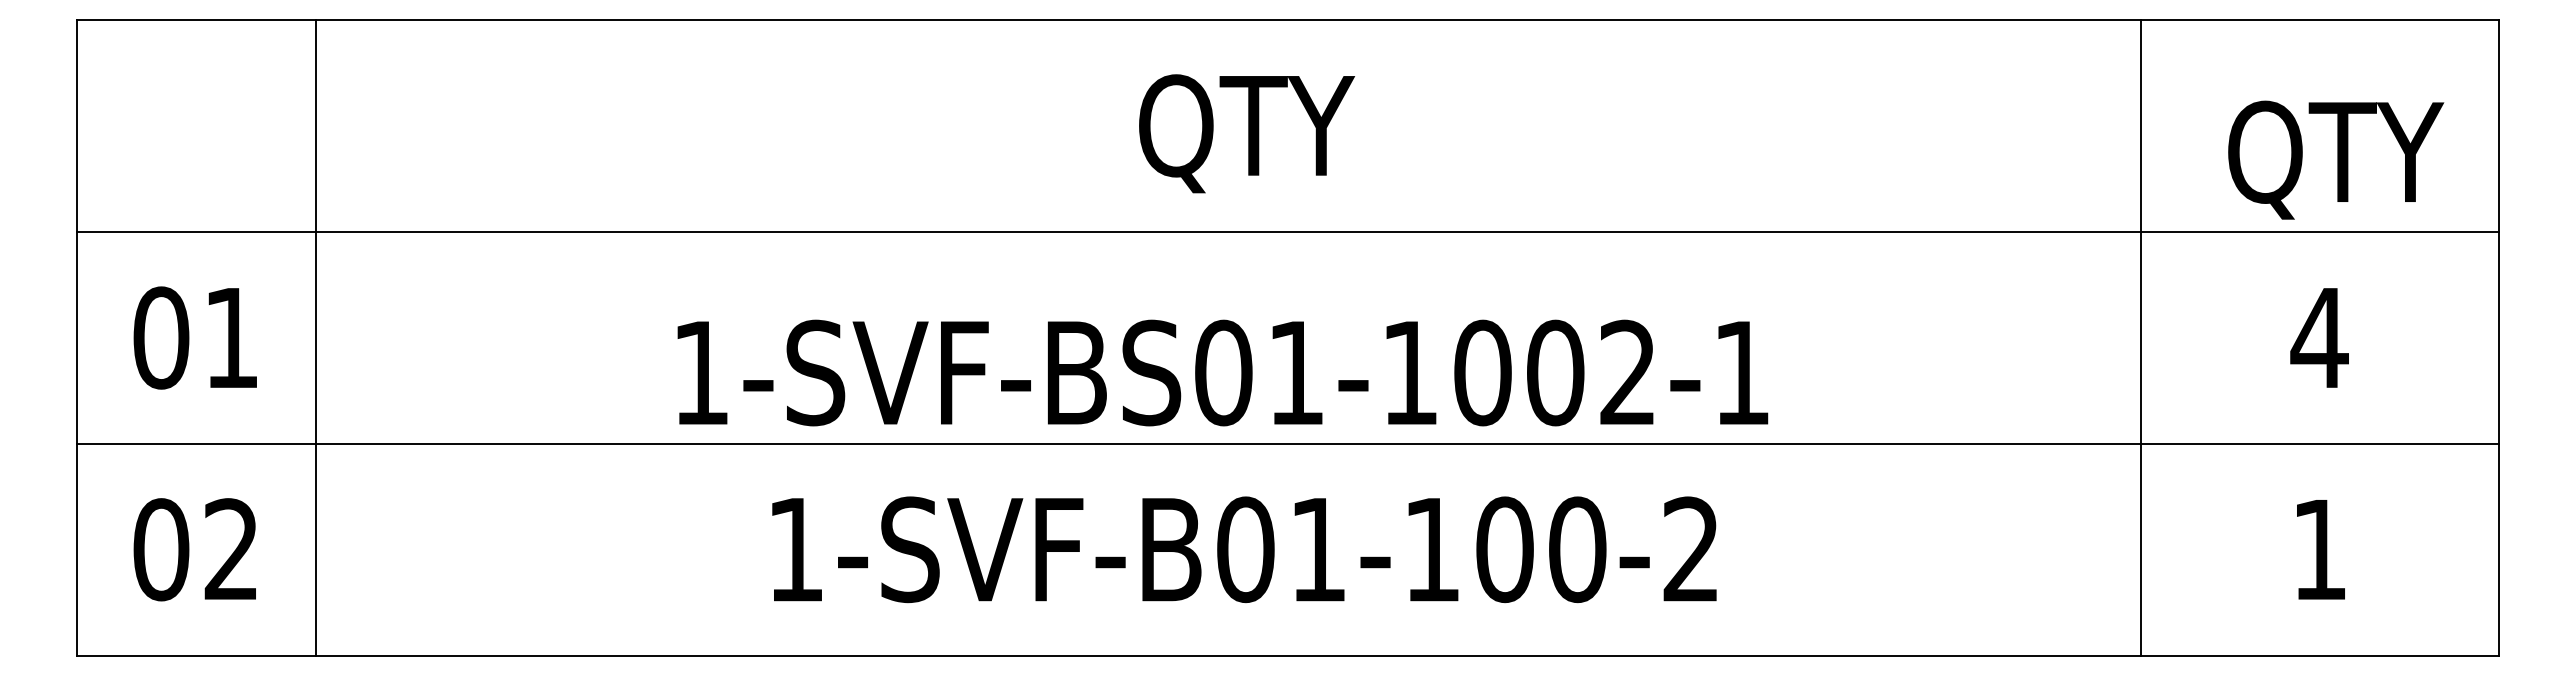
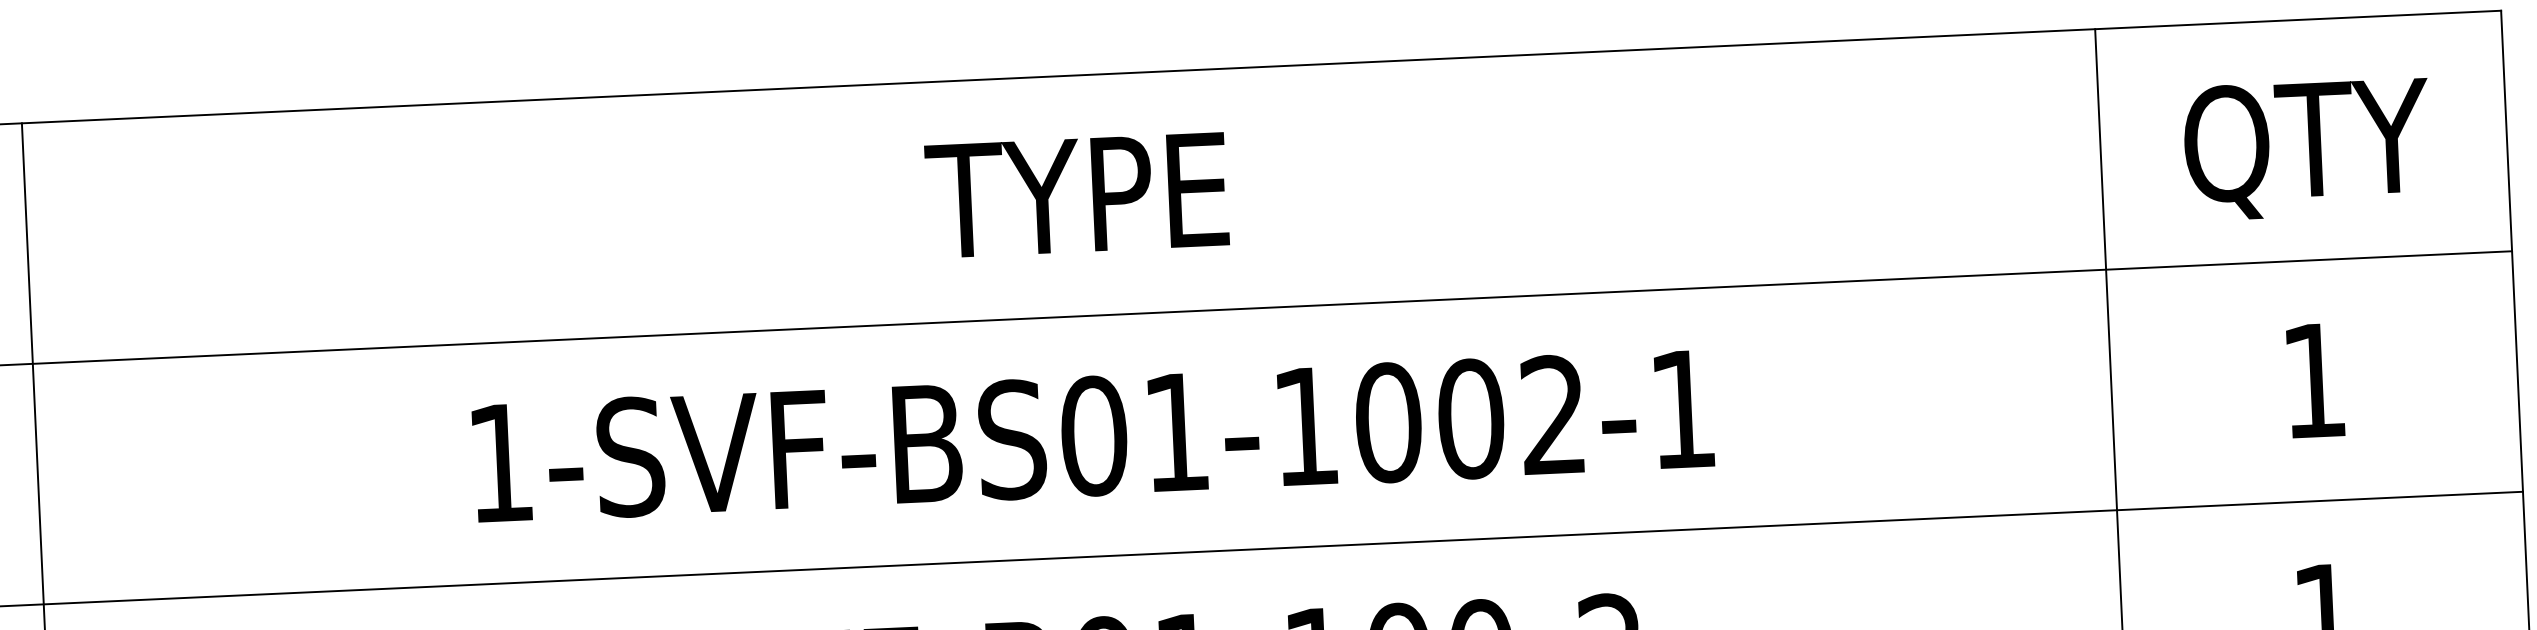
text: (1239, 133) -> (1076, 204), QTY -> TYPE
text: (2336, 159) -> (2307, 148), moved
text: (2319, 337) -> (2313, 380), 4 -> 1
text: (1222, 372) -> (1092, 435), moved

